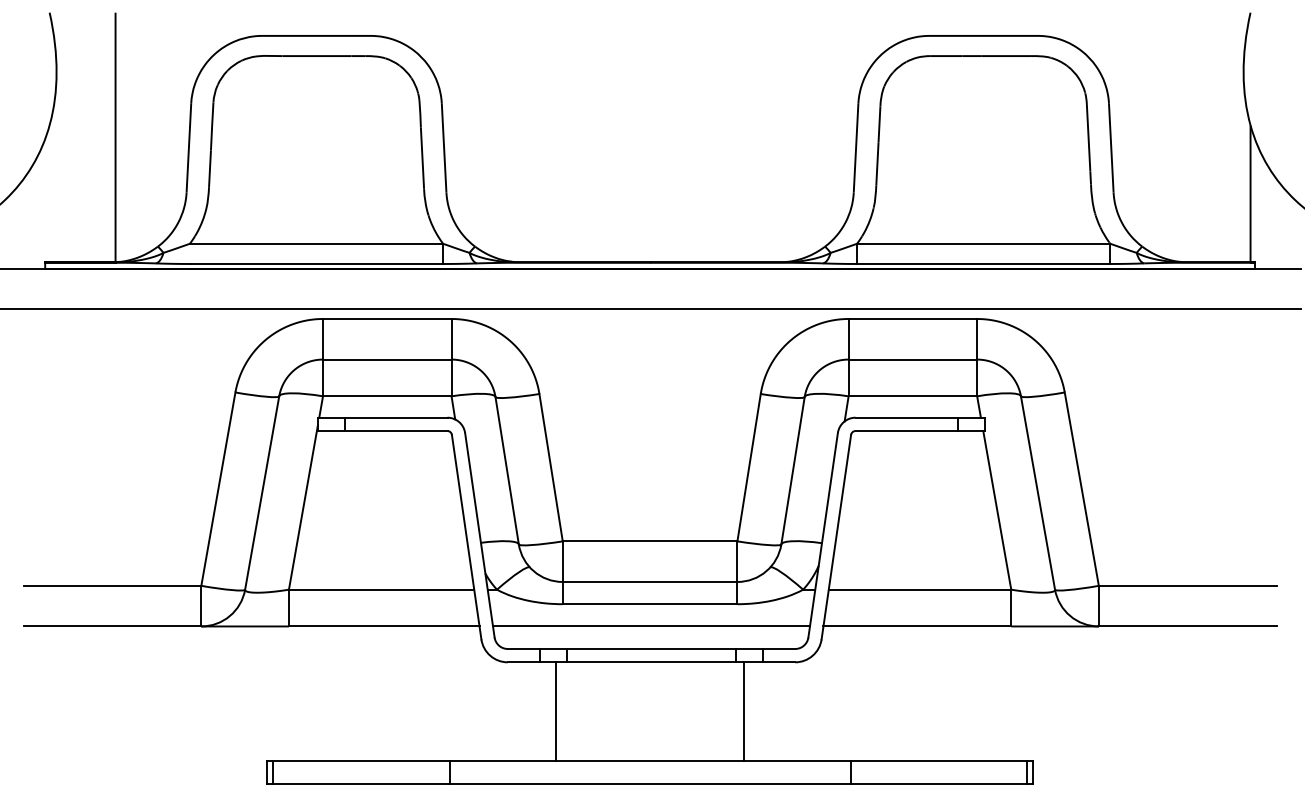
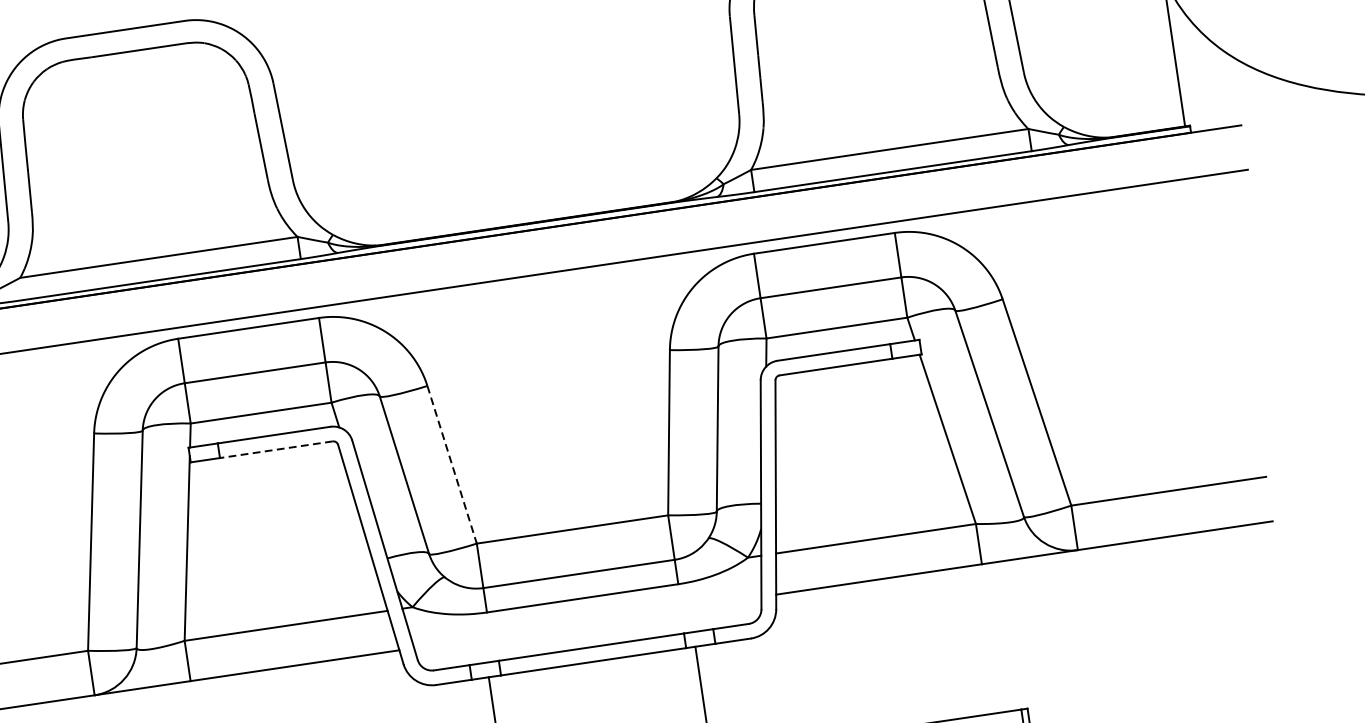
line: (395, 431) -> (275, 450), solid -> dashed
line: (551, 467) -> (452, 464), solid -> dashed
line: (651, 626) -> (587, 622), removed

